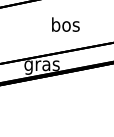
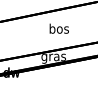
text: (64, 24) -> (58, 28), moved

